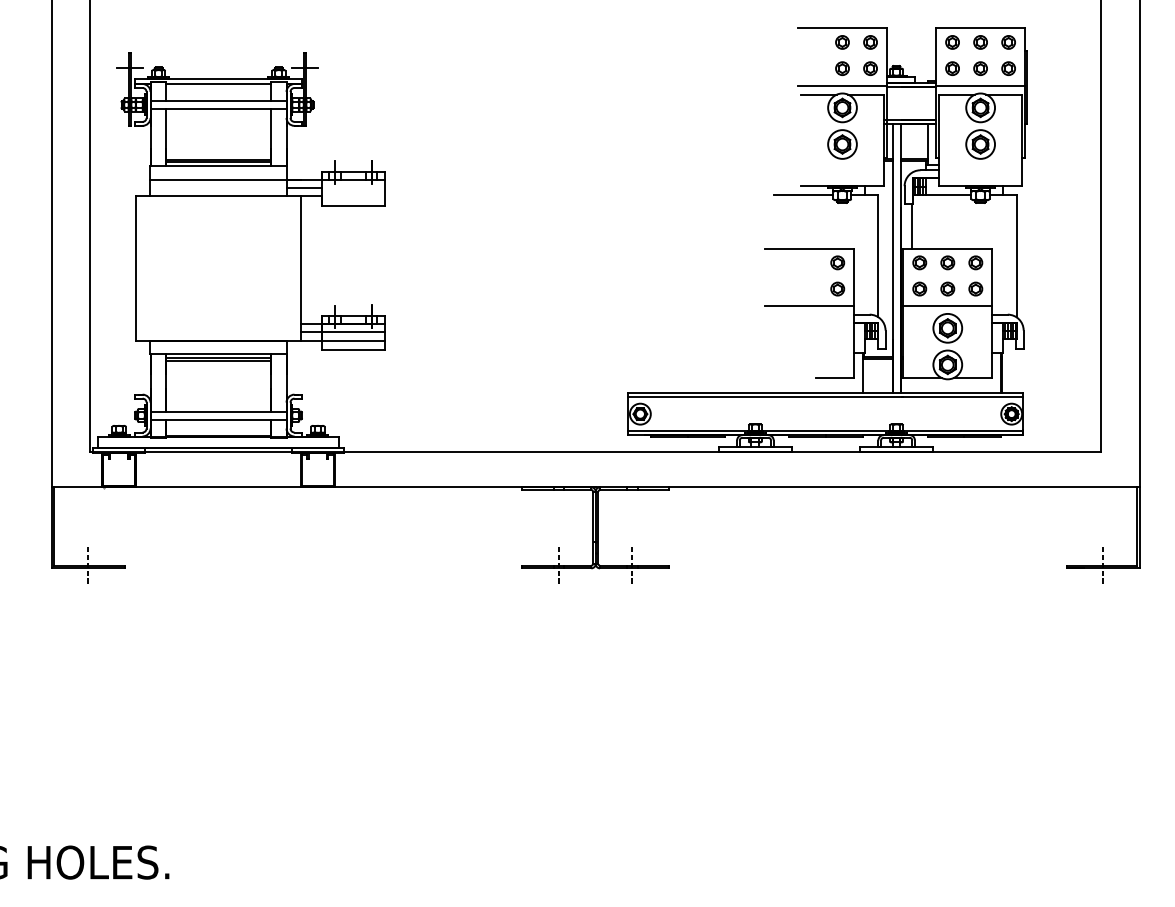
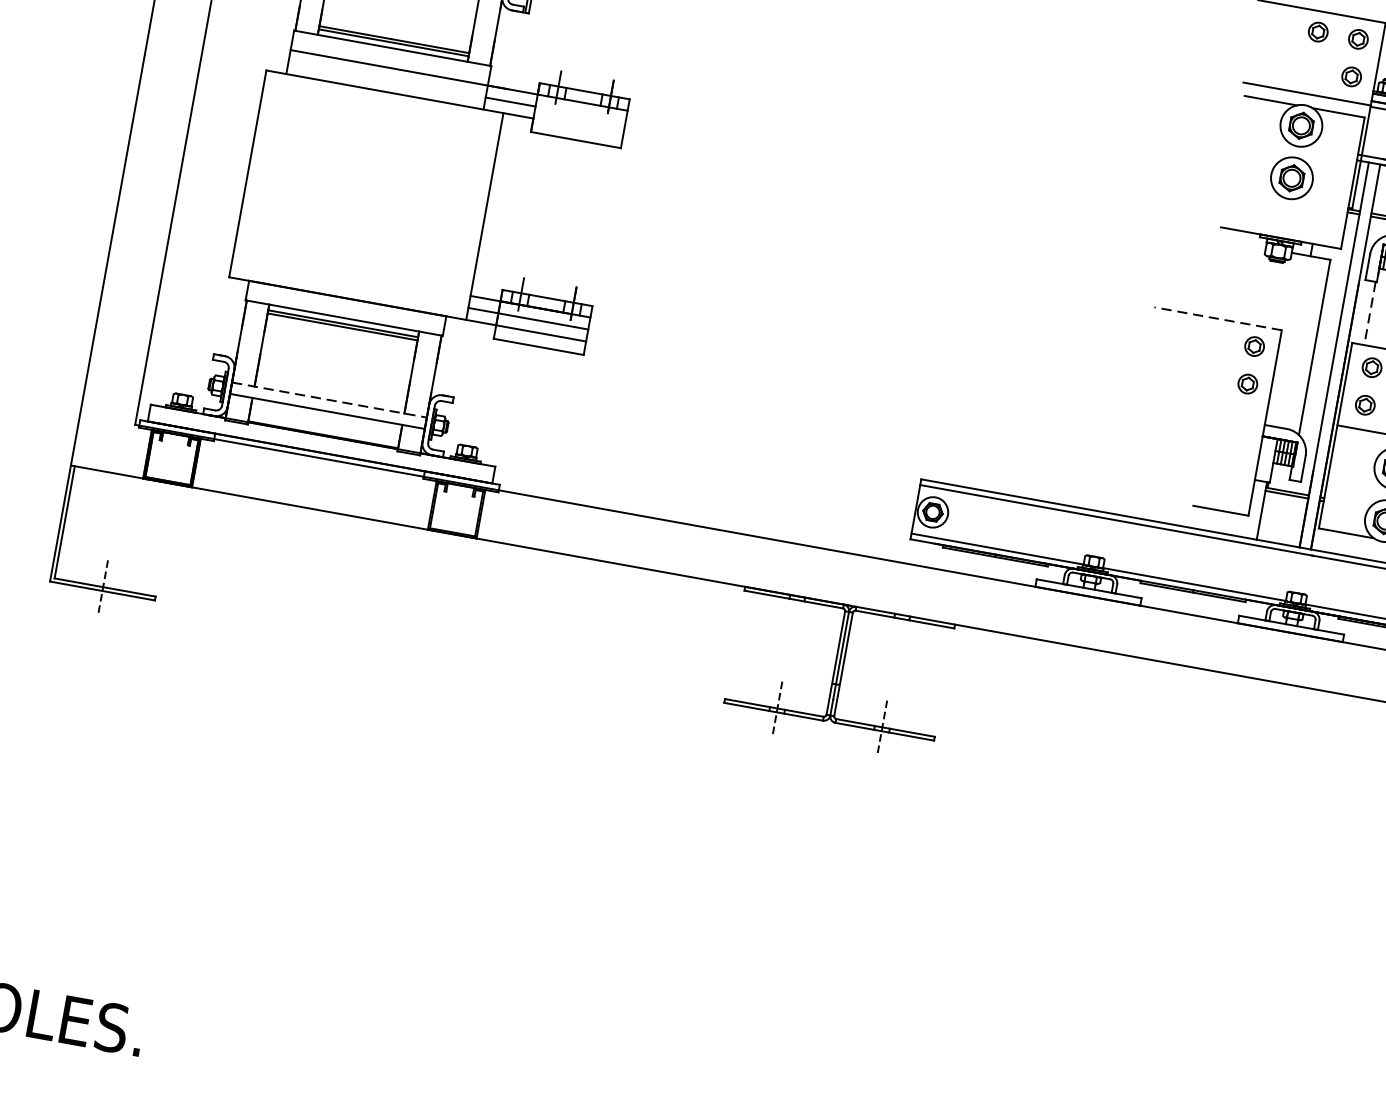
part: (842, 68) -> (1311, 69), removed
line: (803, 194) -> (1223, 239), removed
line: (911, 226) -> (1369, 313), solid -> dashed
line: (809, 248) -> (1217, 318), solid -> dashed
line: (809, 306) -> (1202, 401), removed
line: (219, 411) -> (330, 400), solid -> dashed

